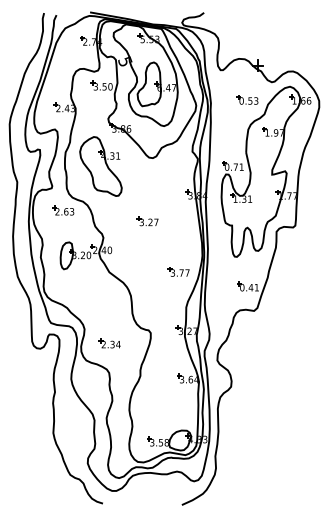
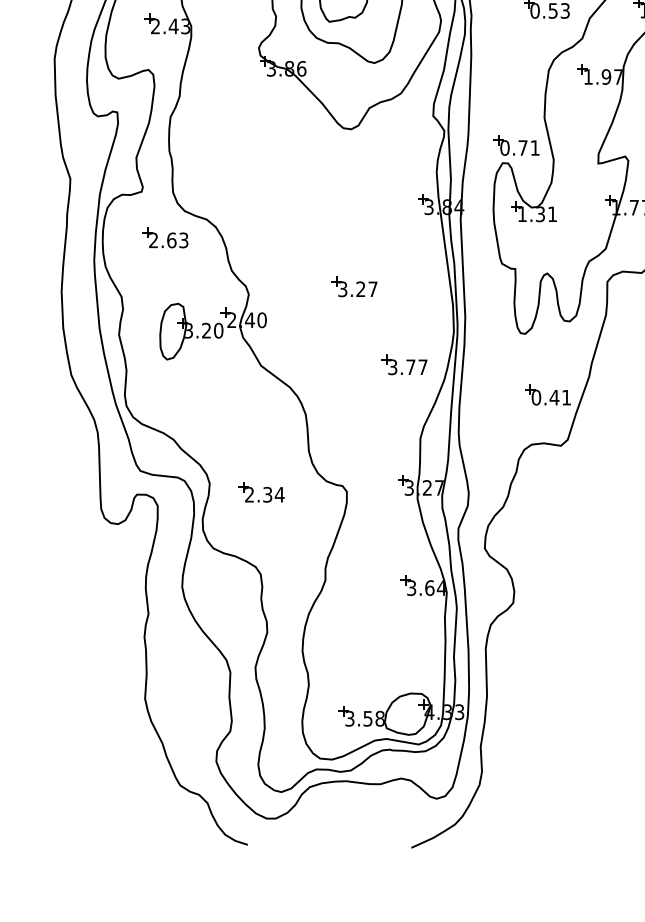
part: (100, 166) -> (242, 146), removed
part: (147, 221) -> (354, 287), moved
part: (109, 343) -> (261, 492), moved

